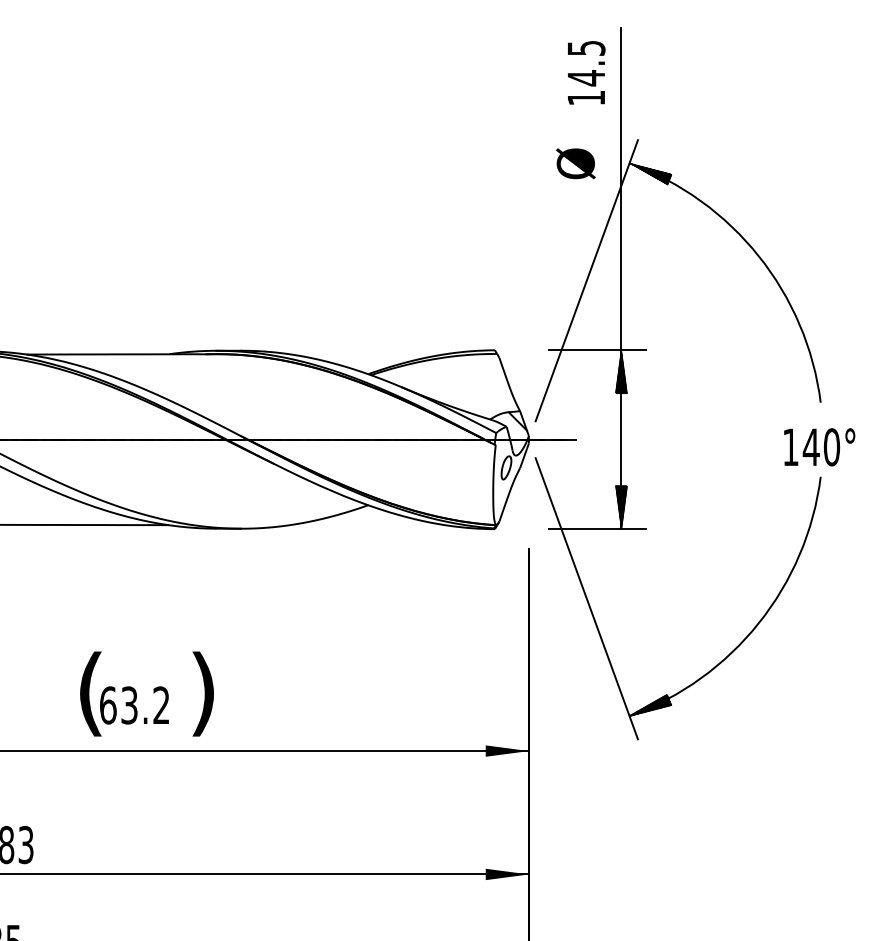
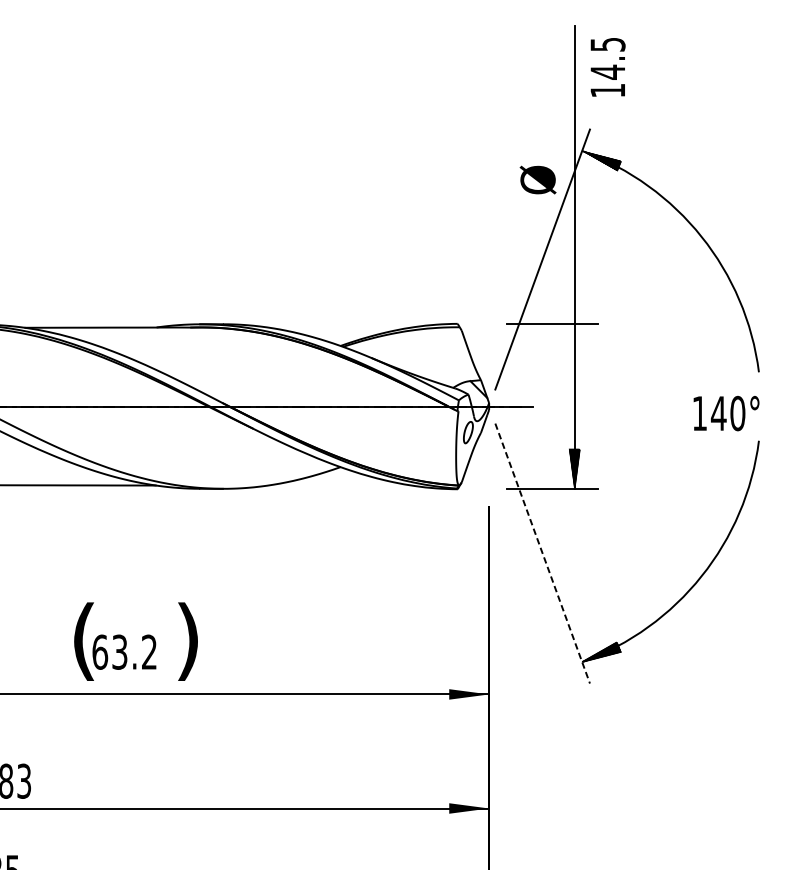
text: (586, 72) -> (608, 67), moved
text: (575, 163) -> (537, 179), moved
hatch: (621, 371) -> (574, 343), removed
text: (819, 447) -> (726, 413), moved
line: (586, 598) -> (542, 553), solid -> dashed

